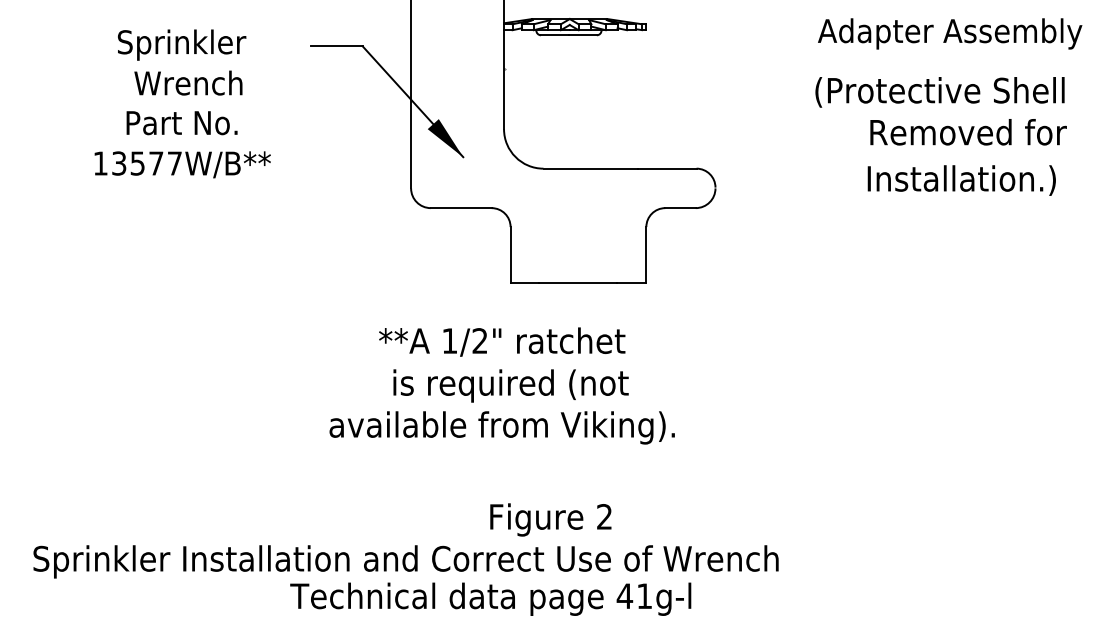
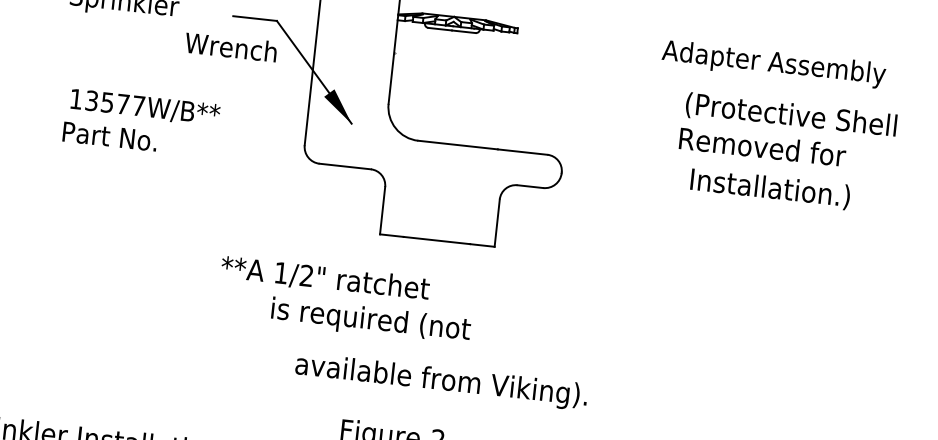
text: (188, 82) -> (231, 46), moved
text: (939, 92) -> (790, 116), moved
text: (181, 123) -> (109, 136), moved
text: (968, 132) -> (762, 147), moved
text: (182, 164) -> (145, 107), moved
text: (502, 341) -> (325, 278), moved
text: (501, 427) -> (440, 381), moved

